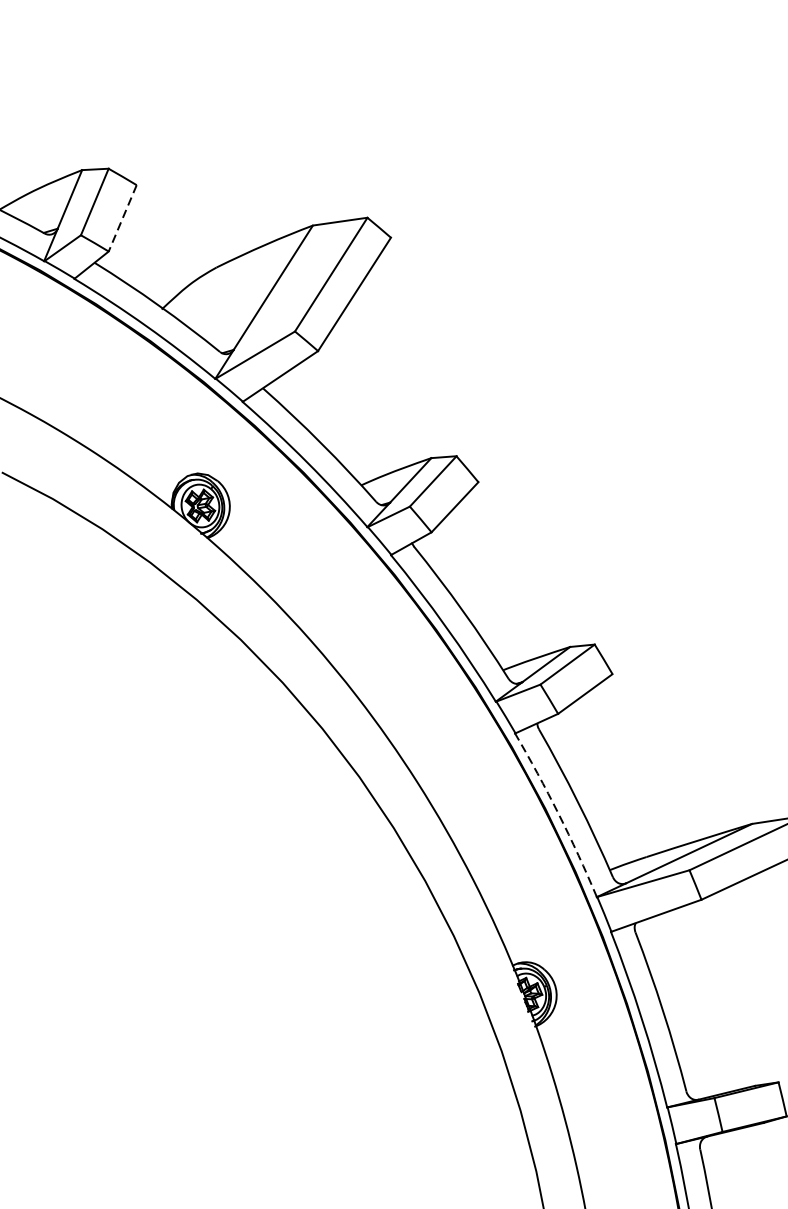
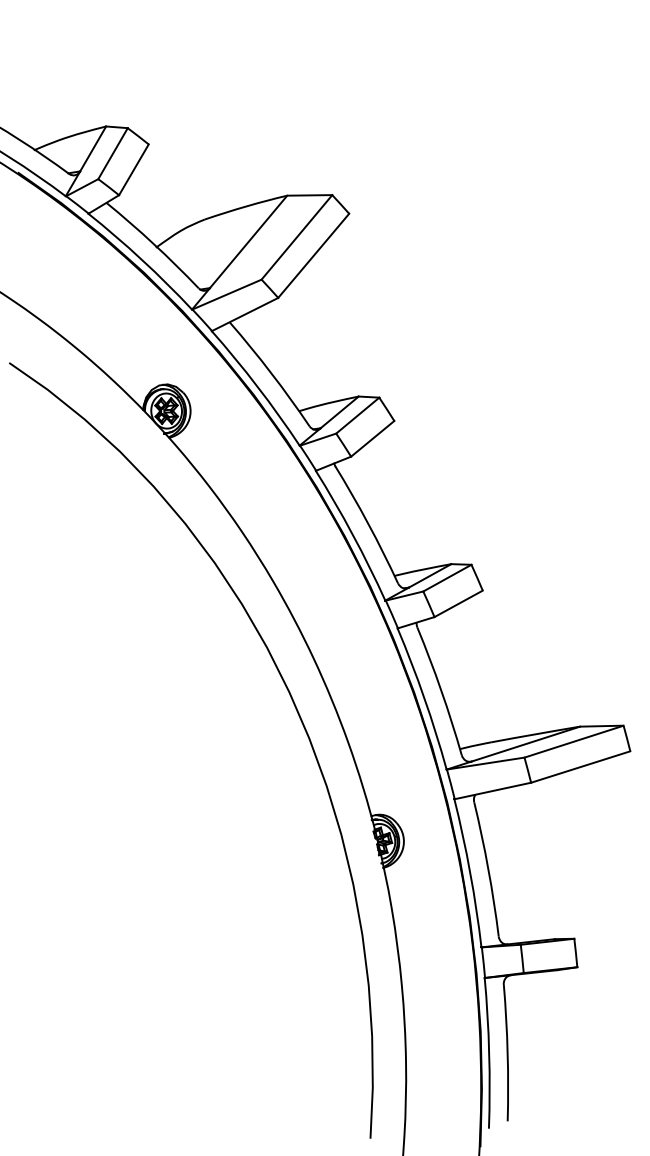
line: (122, 219) -> (133, 170), dashed -> solid
arc: (558, 814) -> (424, 698), dashed -> solid

